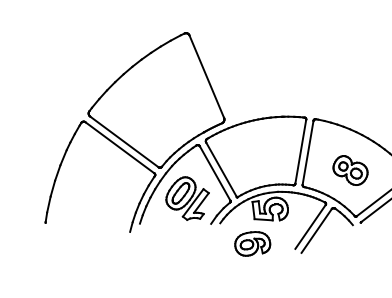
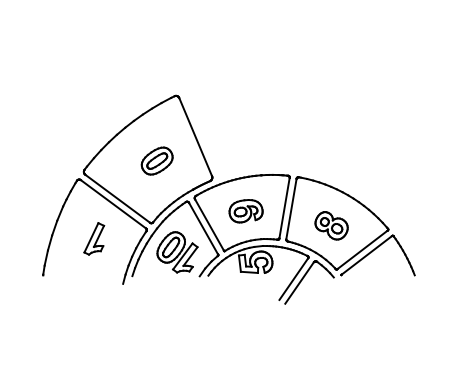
part: (165, 101) -> (156, 160), added
part: (99, 183) -> (94, 238), added
part: (252, 244) -> (245, 211), moved

